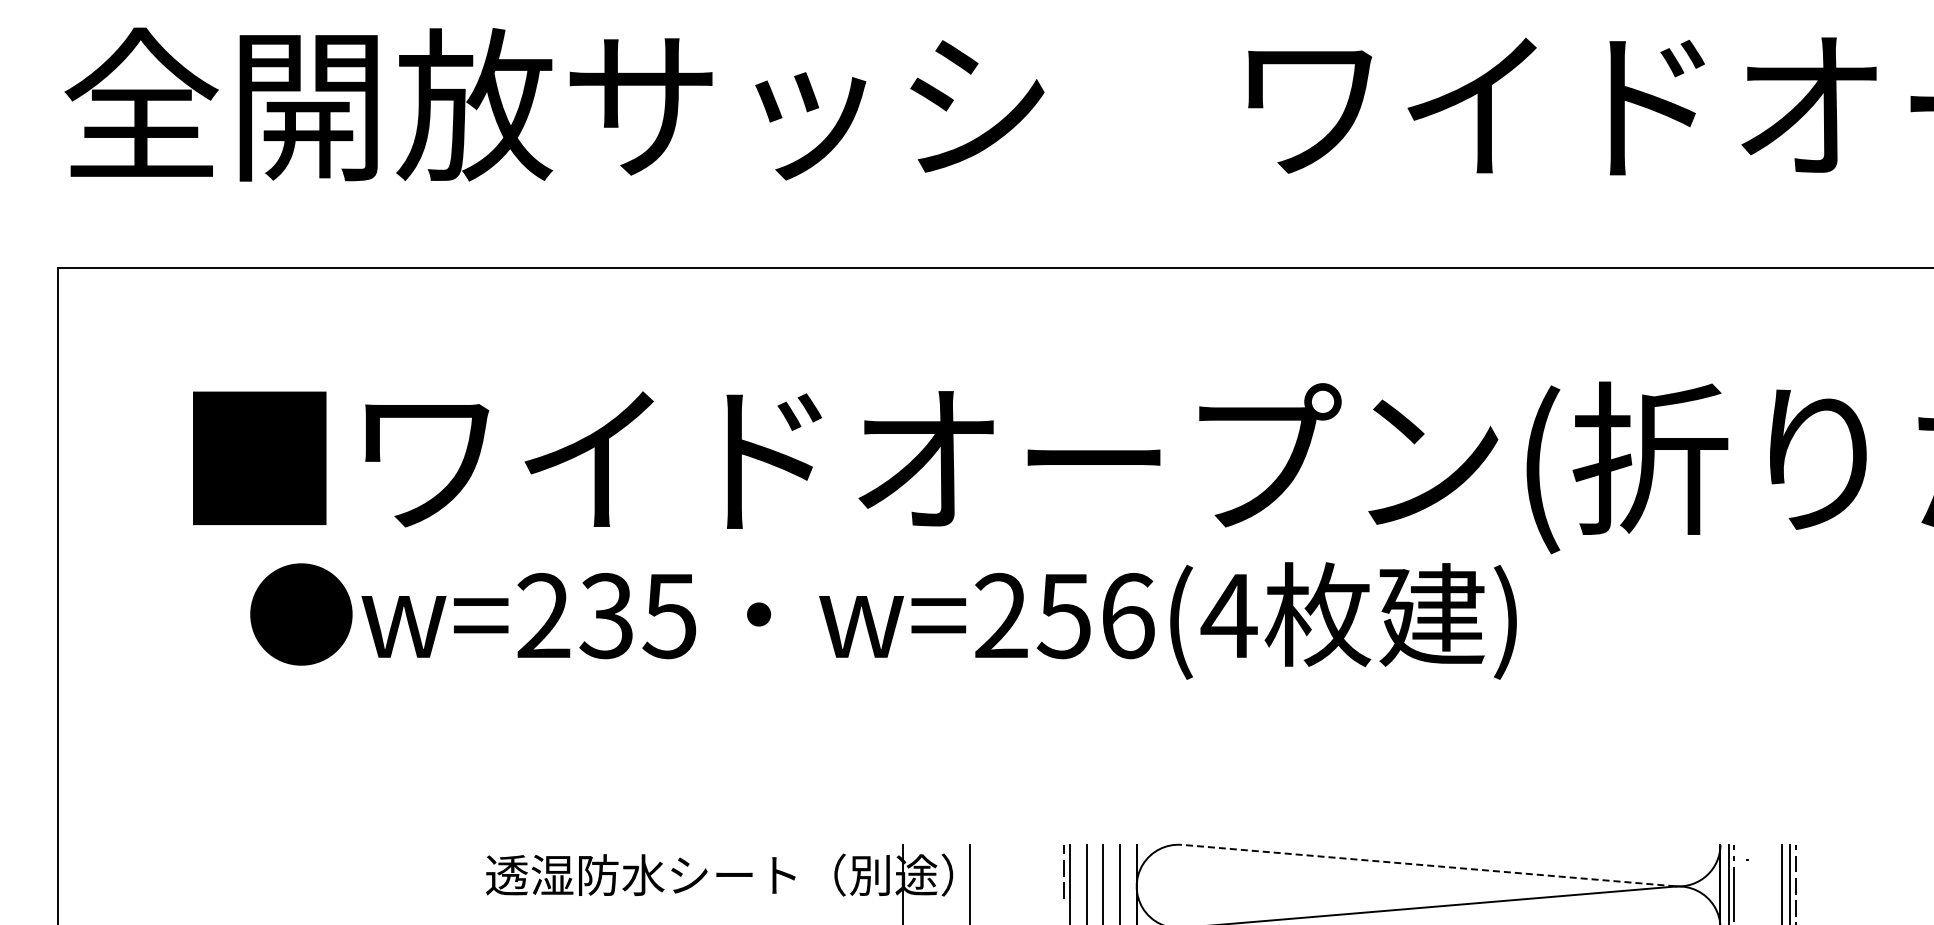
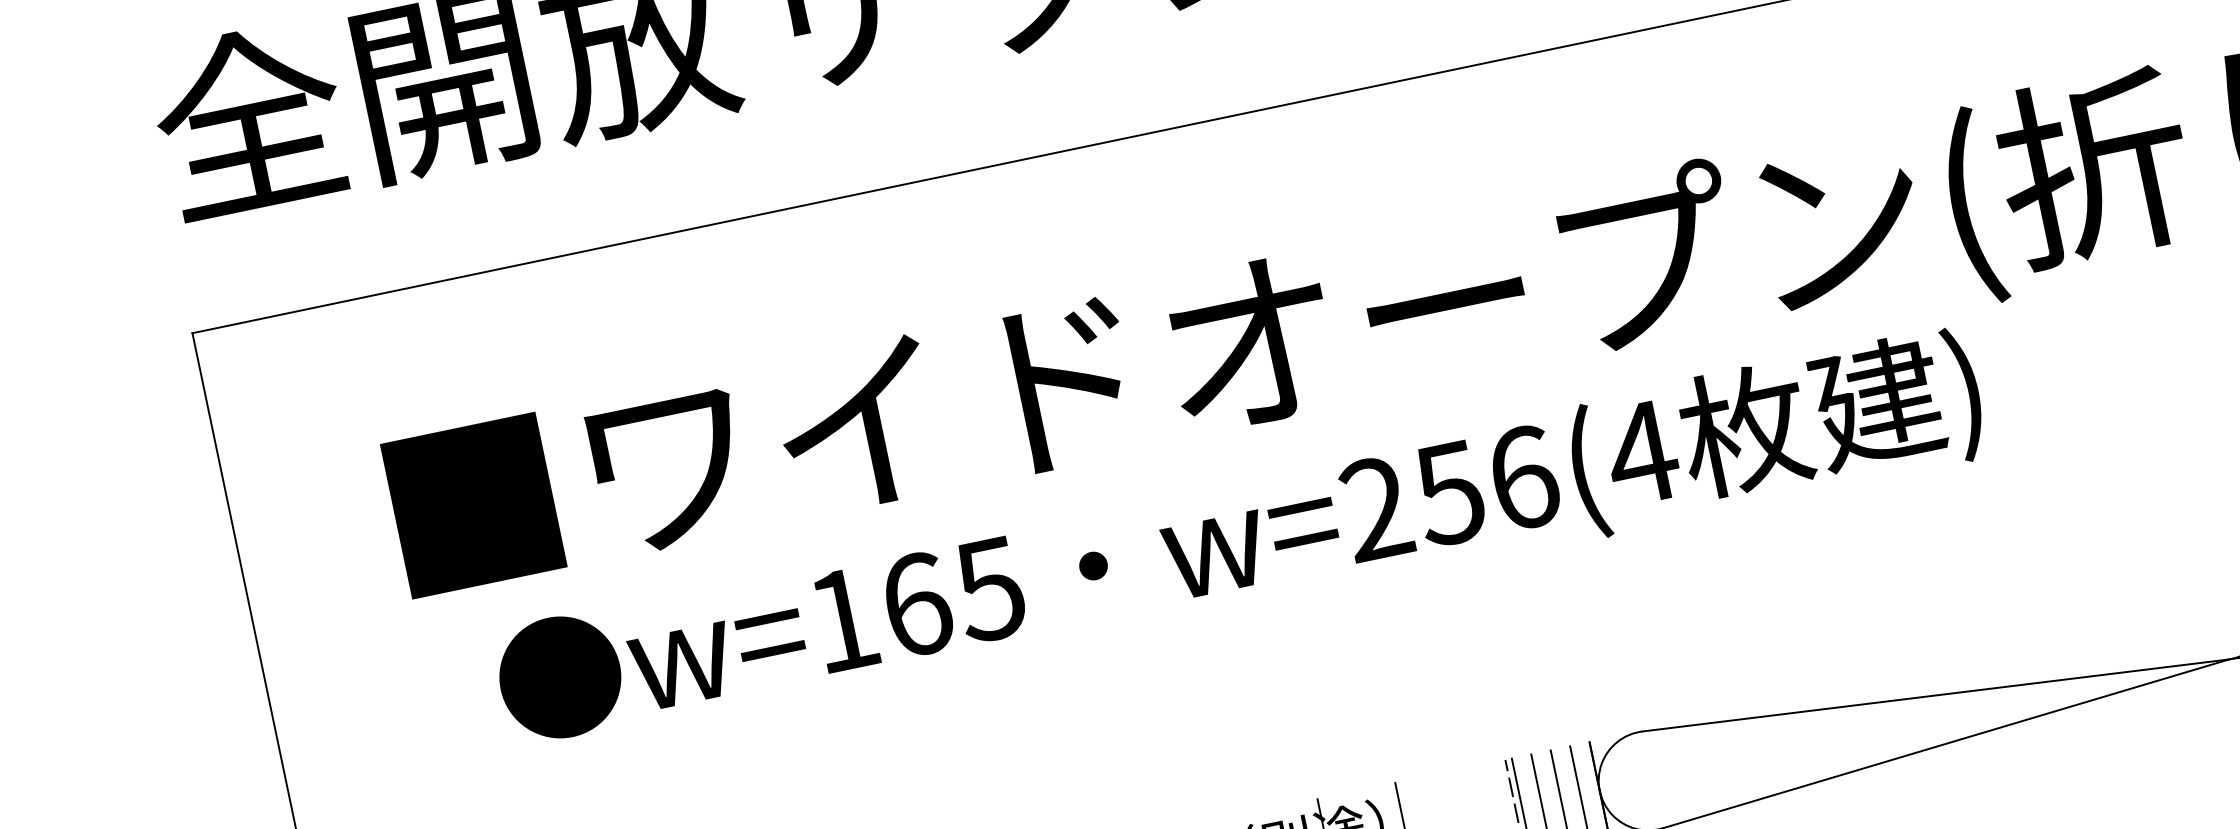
text: (575, 615) -> (879, 611), w=235 -> w=165
line: (1428, 865) -> (1934, 695), dashed -> solid

